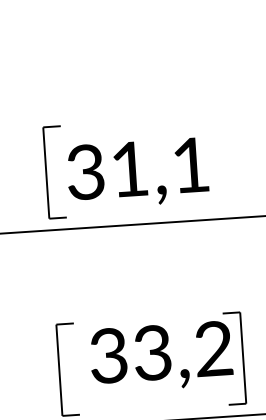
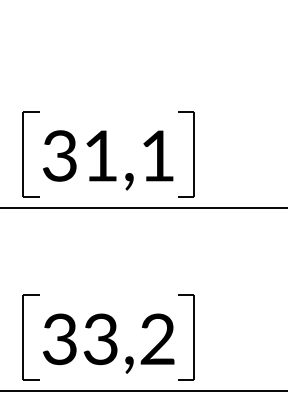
part: (229, 161) -> (193, 154), added
text: (161, 356) -> (108, 343), moved

